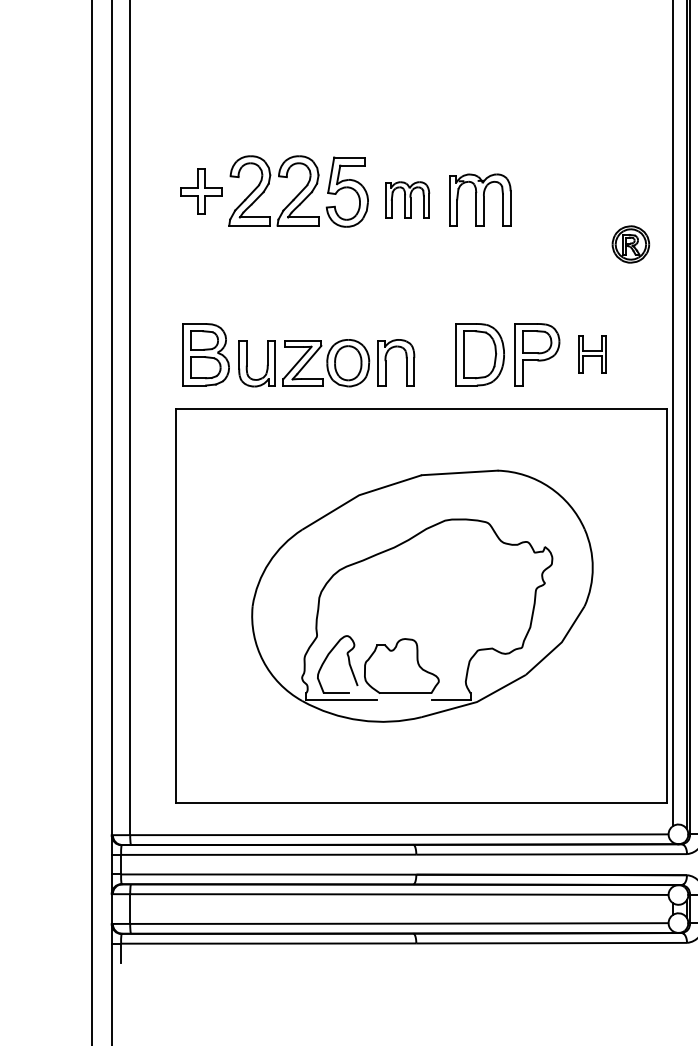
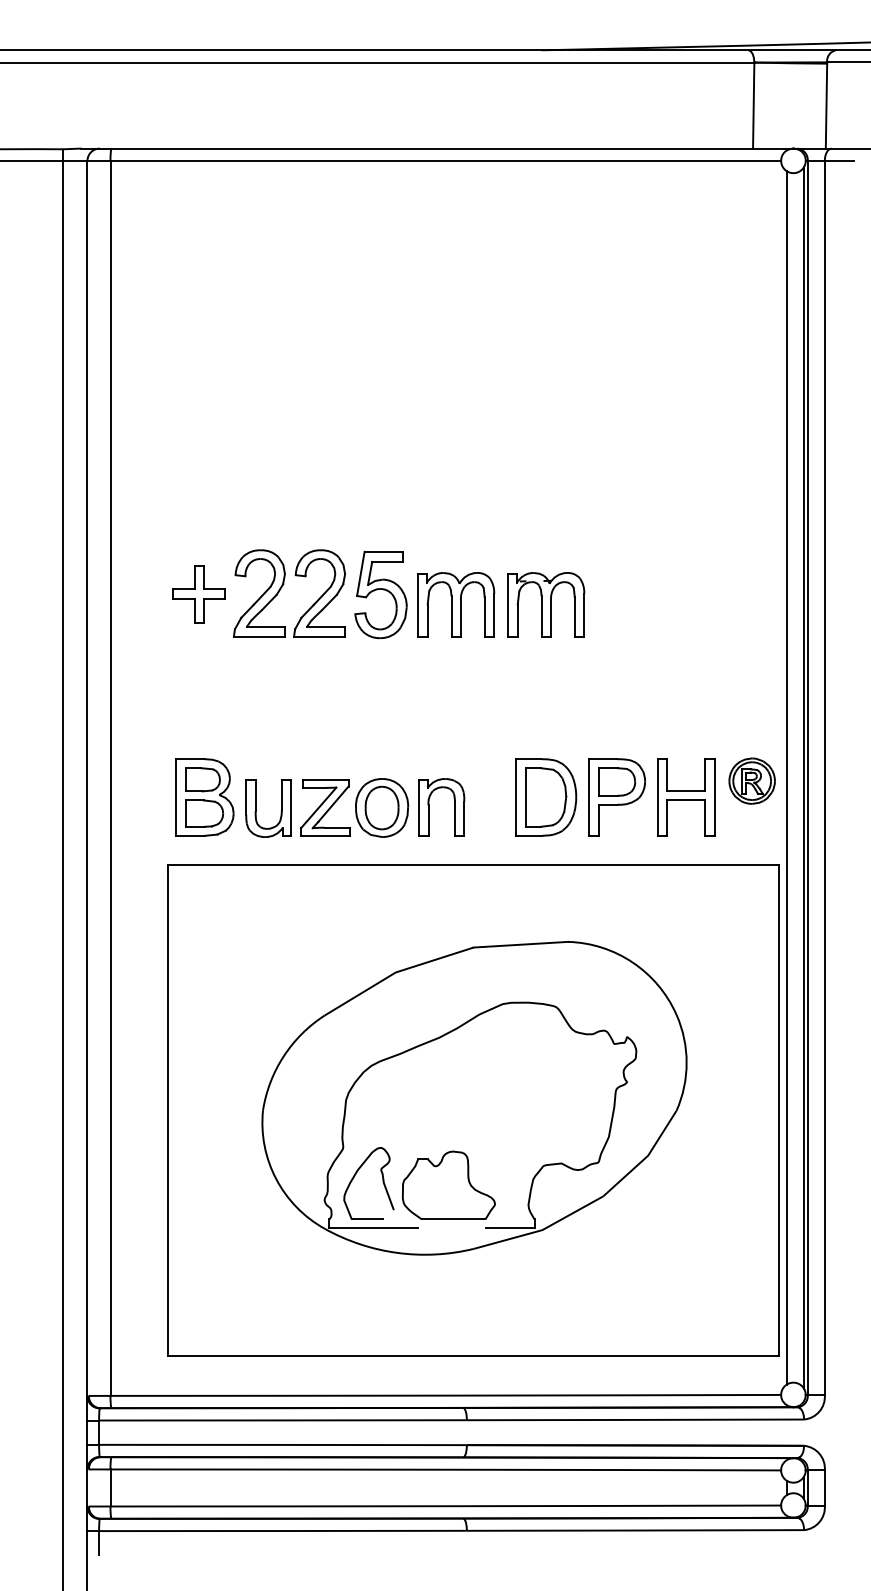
part: (407, 199) -> (456, 604), size x1.43
part: (630, 243) -> (751, 780), moved
part: (592, 354) -> (686, 797), size x1.67

